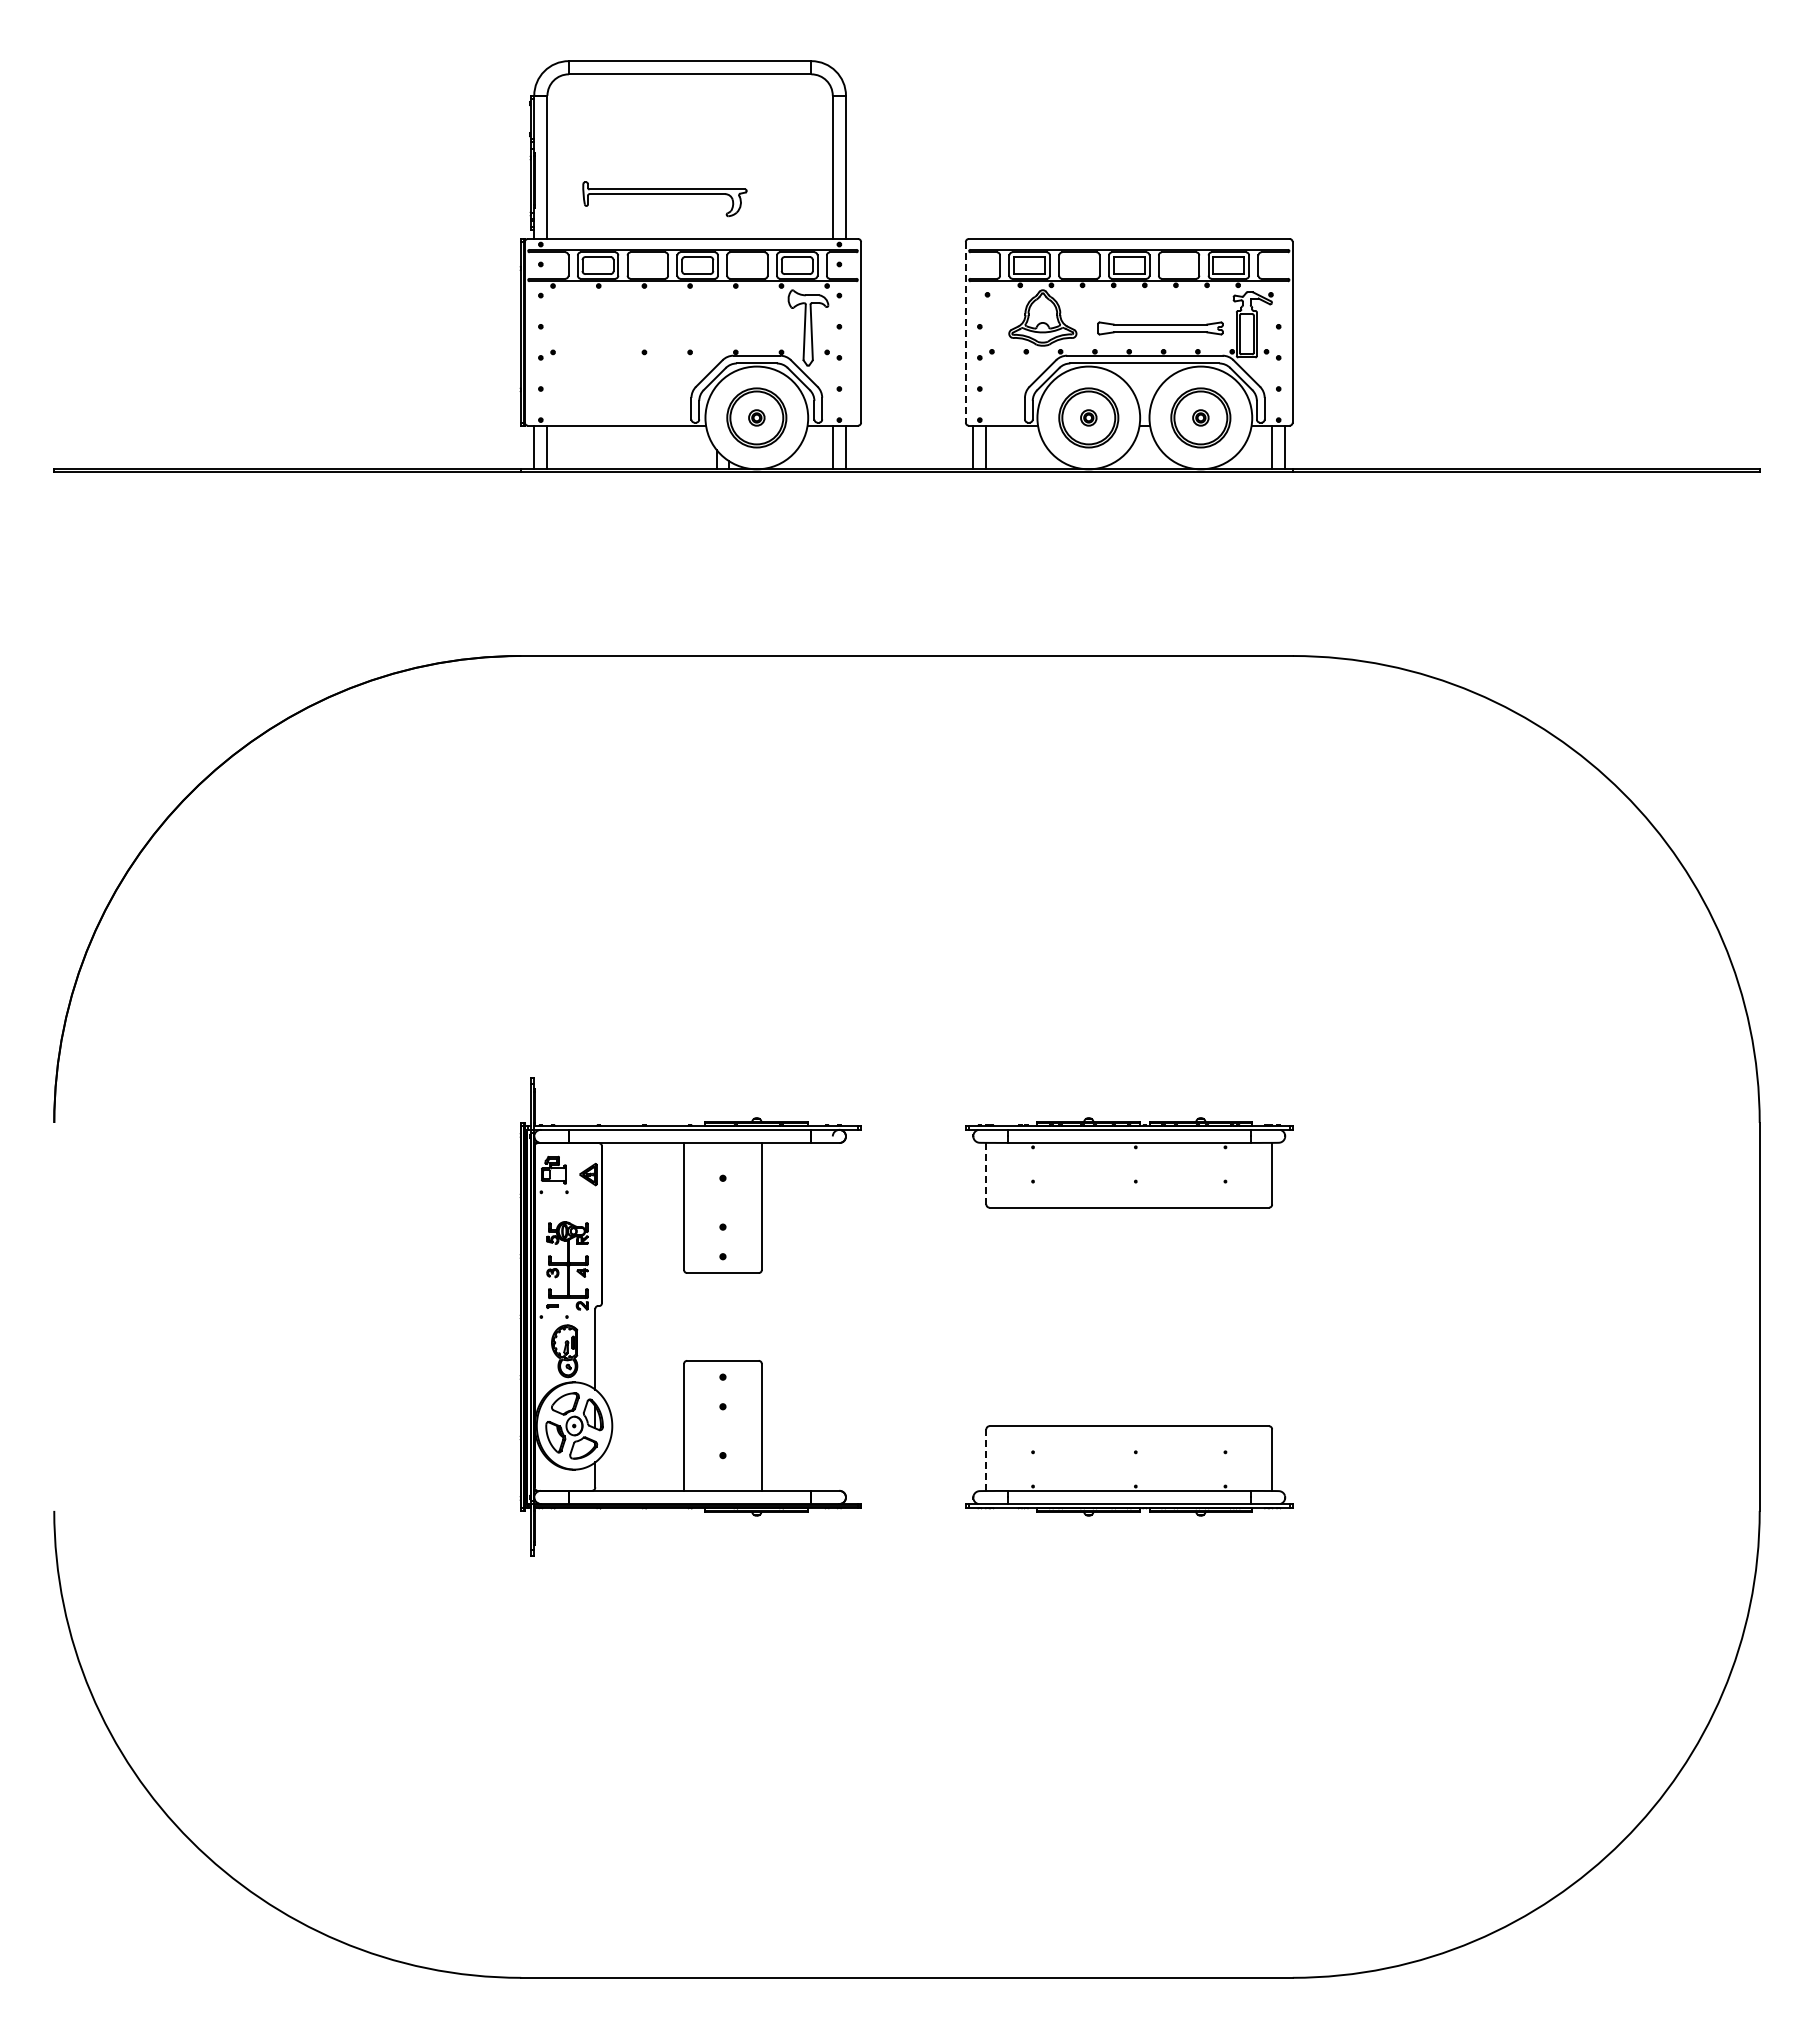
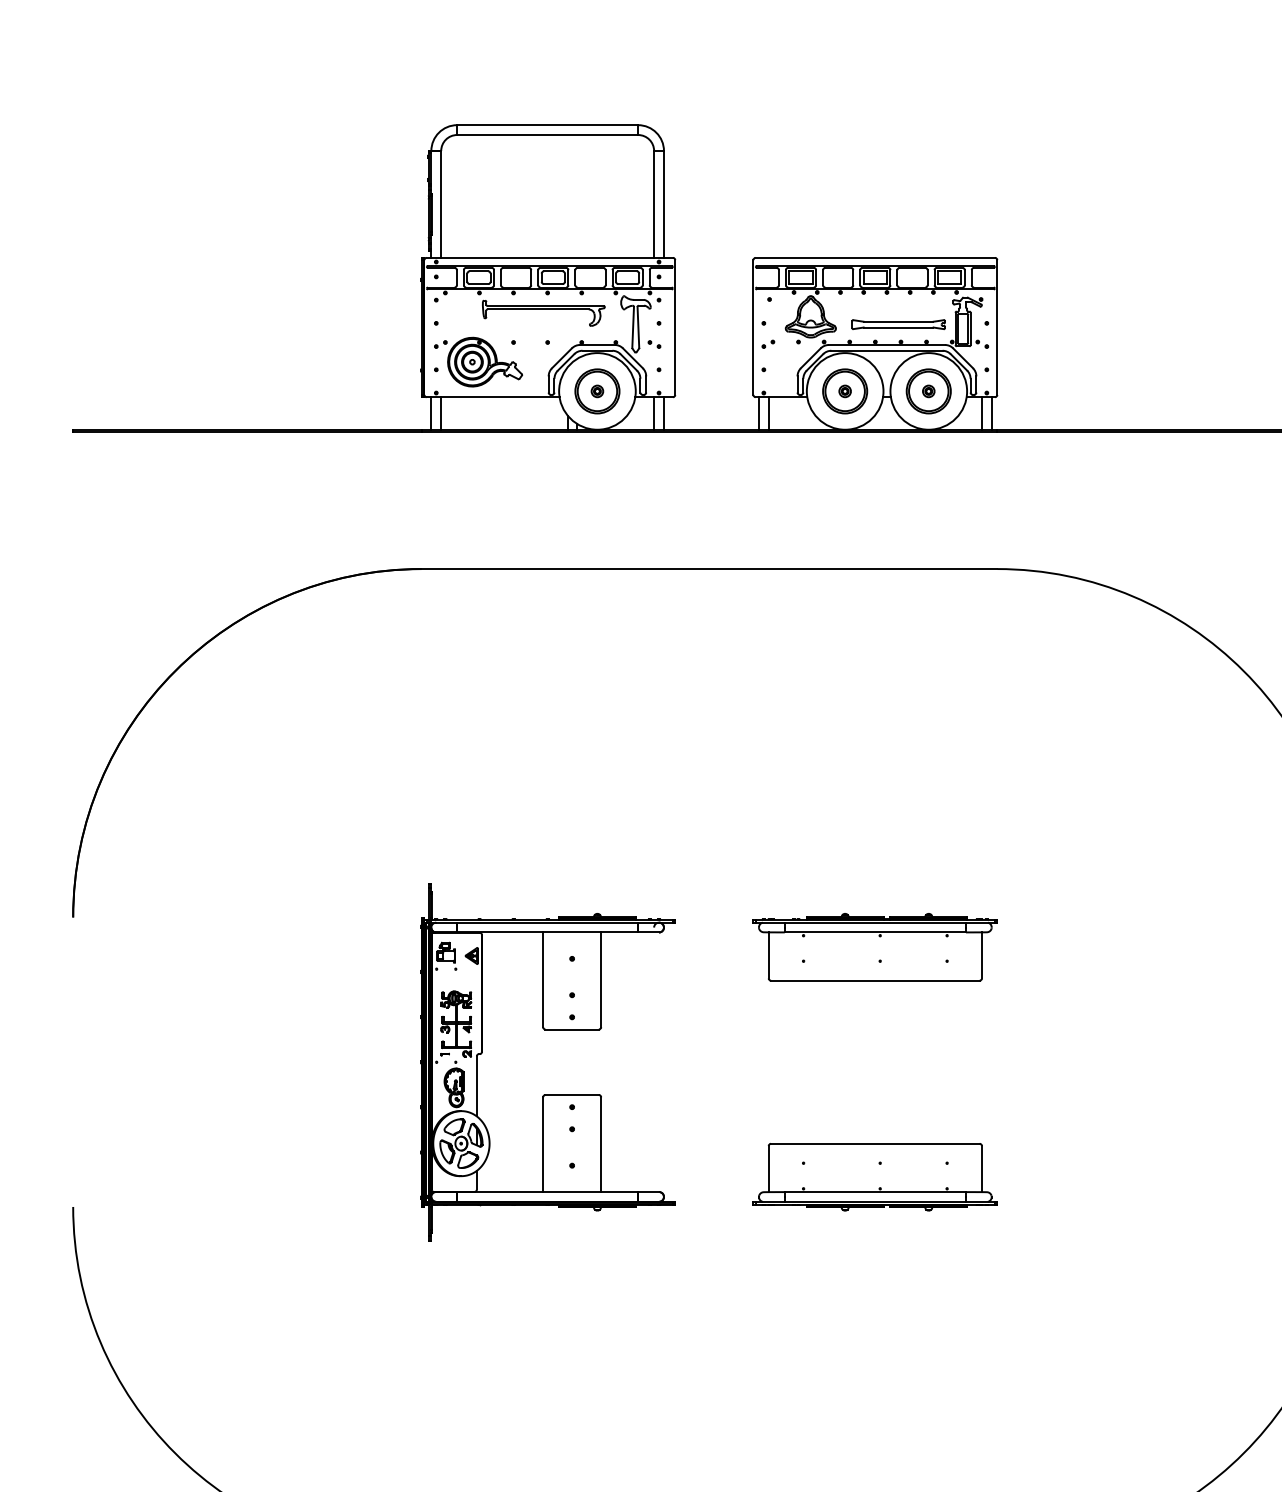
part: (664, 199) -> (543, 313), moved
line: (965, 332) -> (753, 327), dashed -> solid
part: (605, 378) -> (484, 361), added
line: (986, 1173) -> (768, 955), dashed -> solid
line: (986, 1460) -> (768, 1169), dashed -> solid

